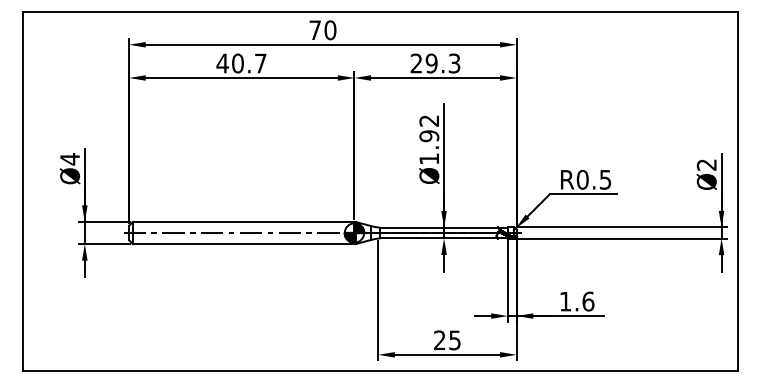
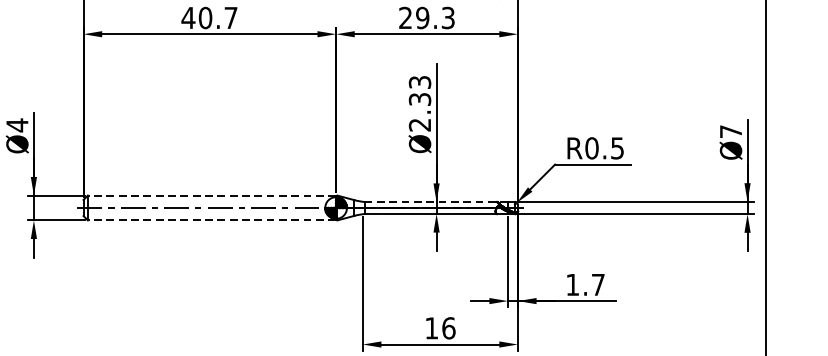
text: (429, 139) -> (420, 103), Ø1.92 -> Ø2.33
text: (706, 164) -> (730, 131), Ø2 -> Ø7
line: (243, 221) -> (211, 195), solid -> dashed
line: (444, 227) -> (437, 201), solid -> dashed
line: (243, 244) -> (211, 220), solid -> dashed
text: (588, 301) -> (598, 284), 1.6 -> 1.7
text: (447, 340) -> (440, 328), 25 -> 16

